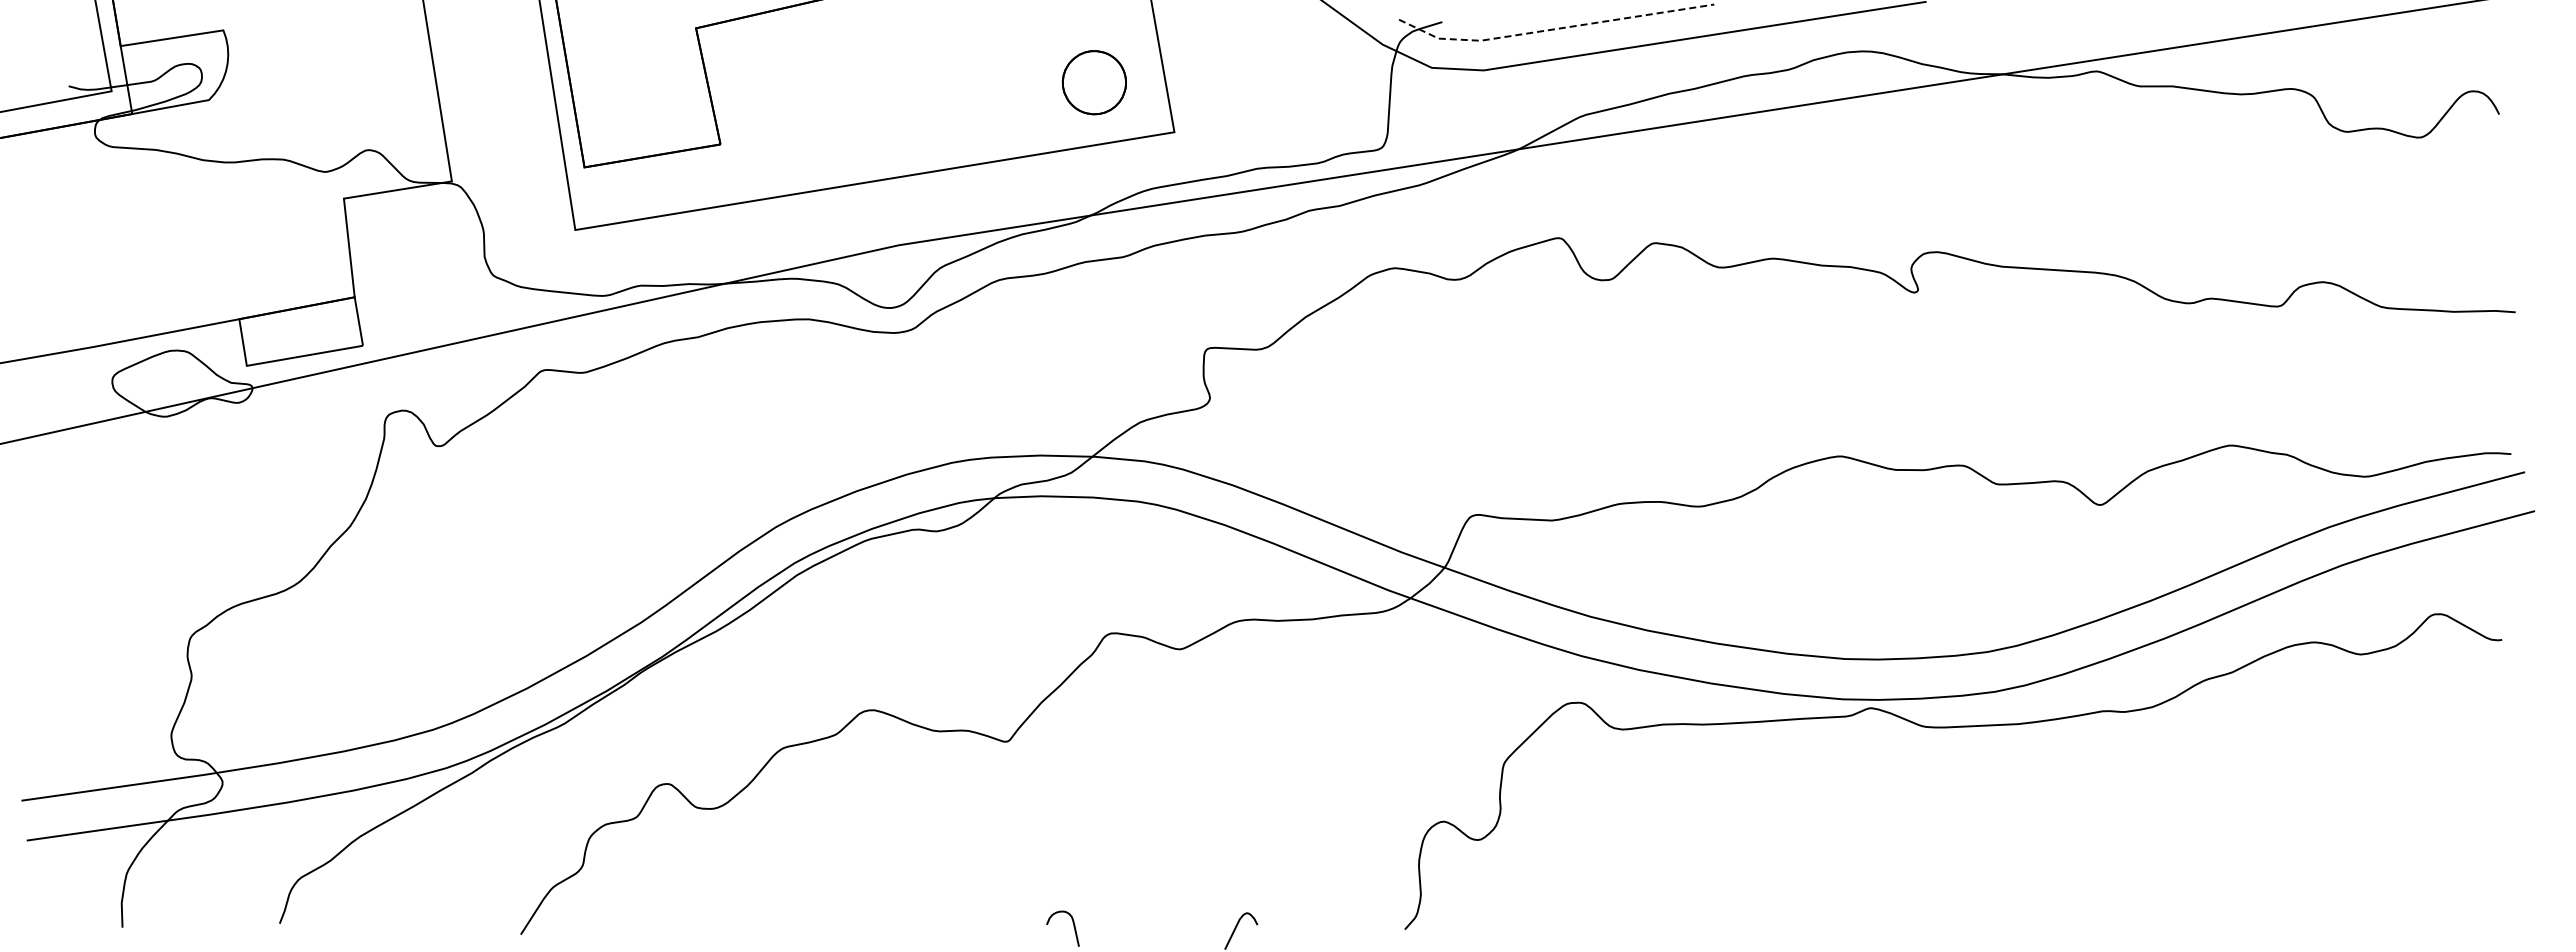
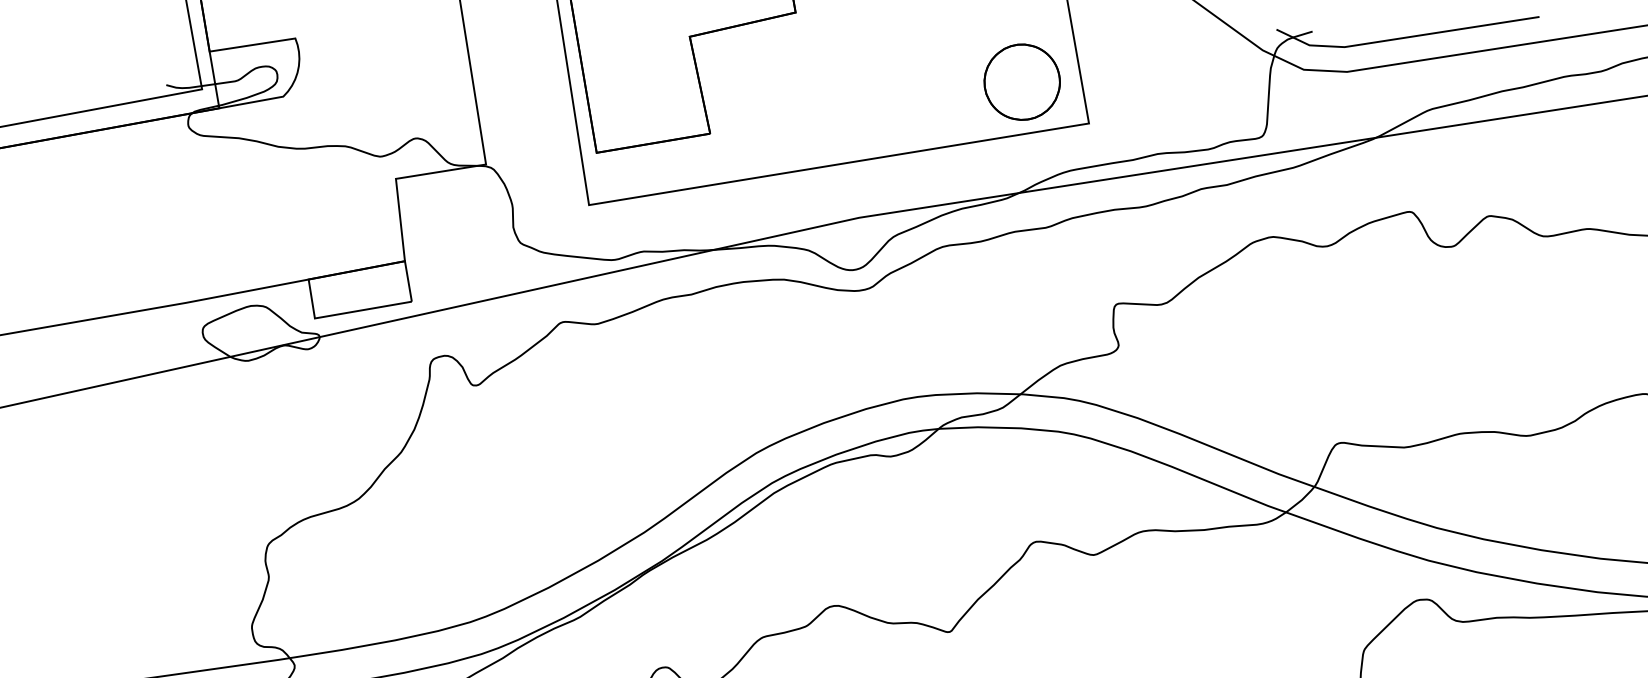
line: (1553, 29) -> (1405, 37), dashed -> solid
part: (1094, 82) -> (1022, 81), size x1.43

